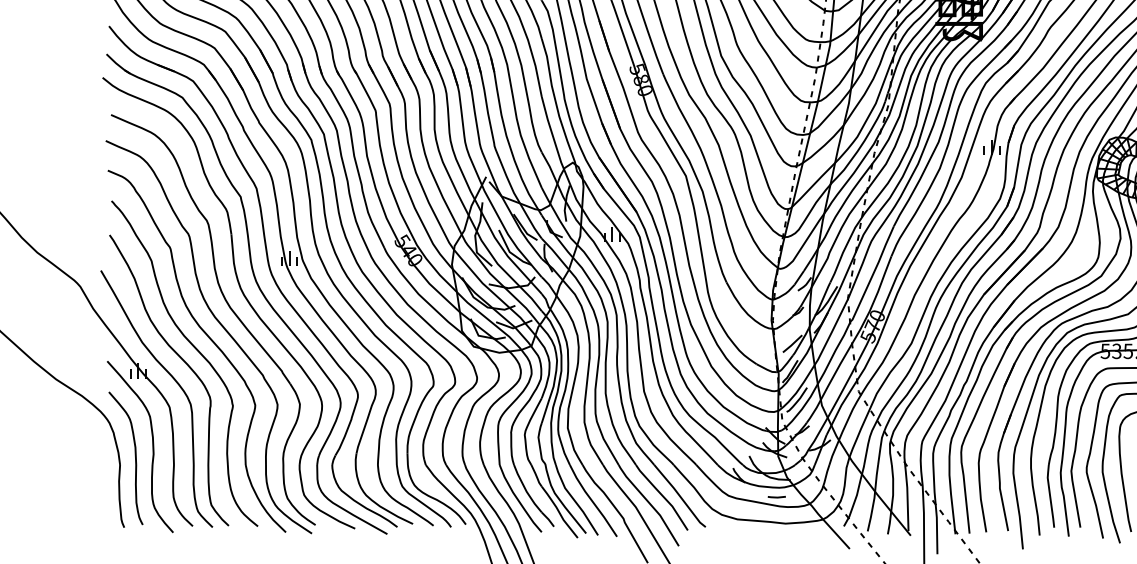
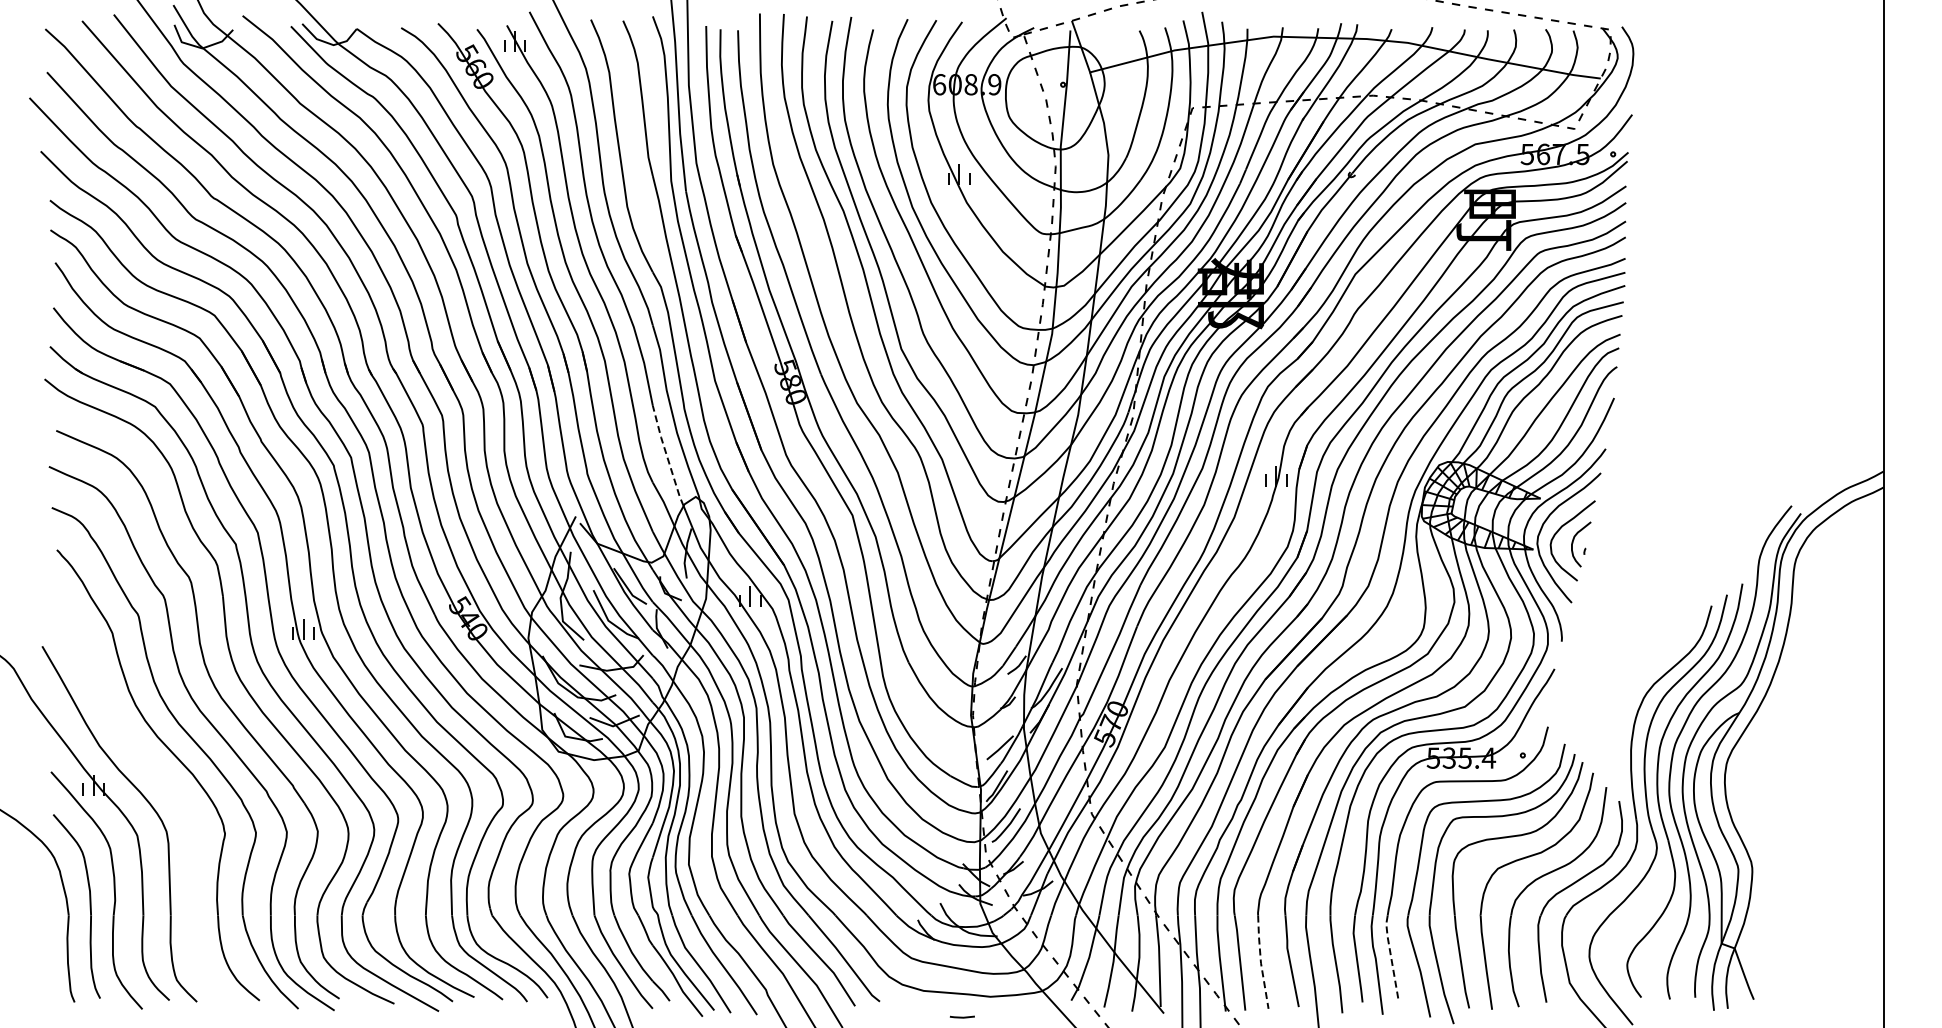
line: (552, 133) -> (667, 456), solid -> dashed
part: (185, 363) -> (159, 775), removed
line: (1075, 495) -> (1391, 958), solid -> dashed
line: (776, 496) -> (961, 1016), moved
line: (980, 498) -> (1260, 962), solid -> dashed

